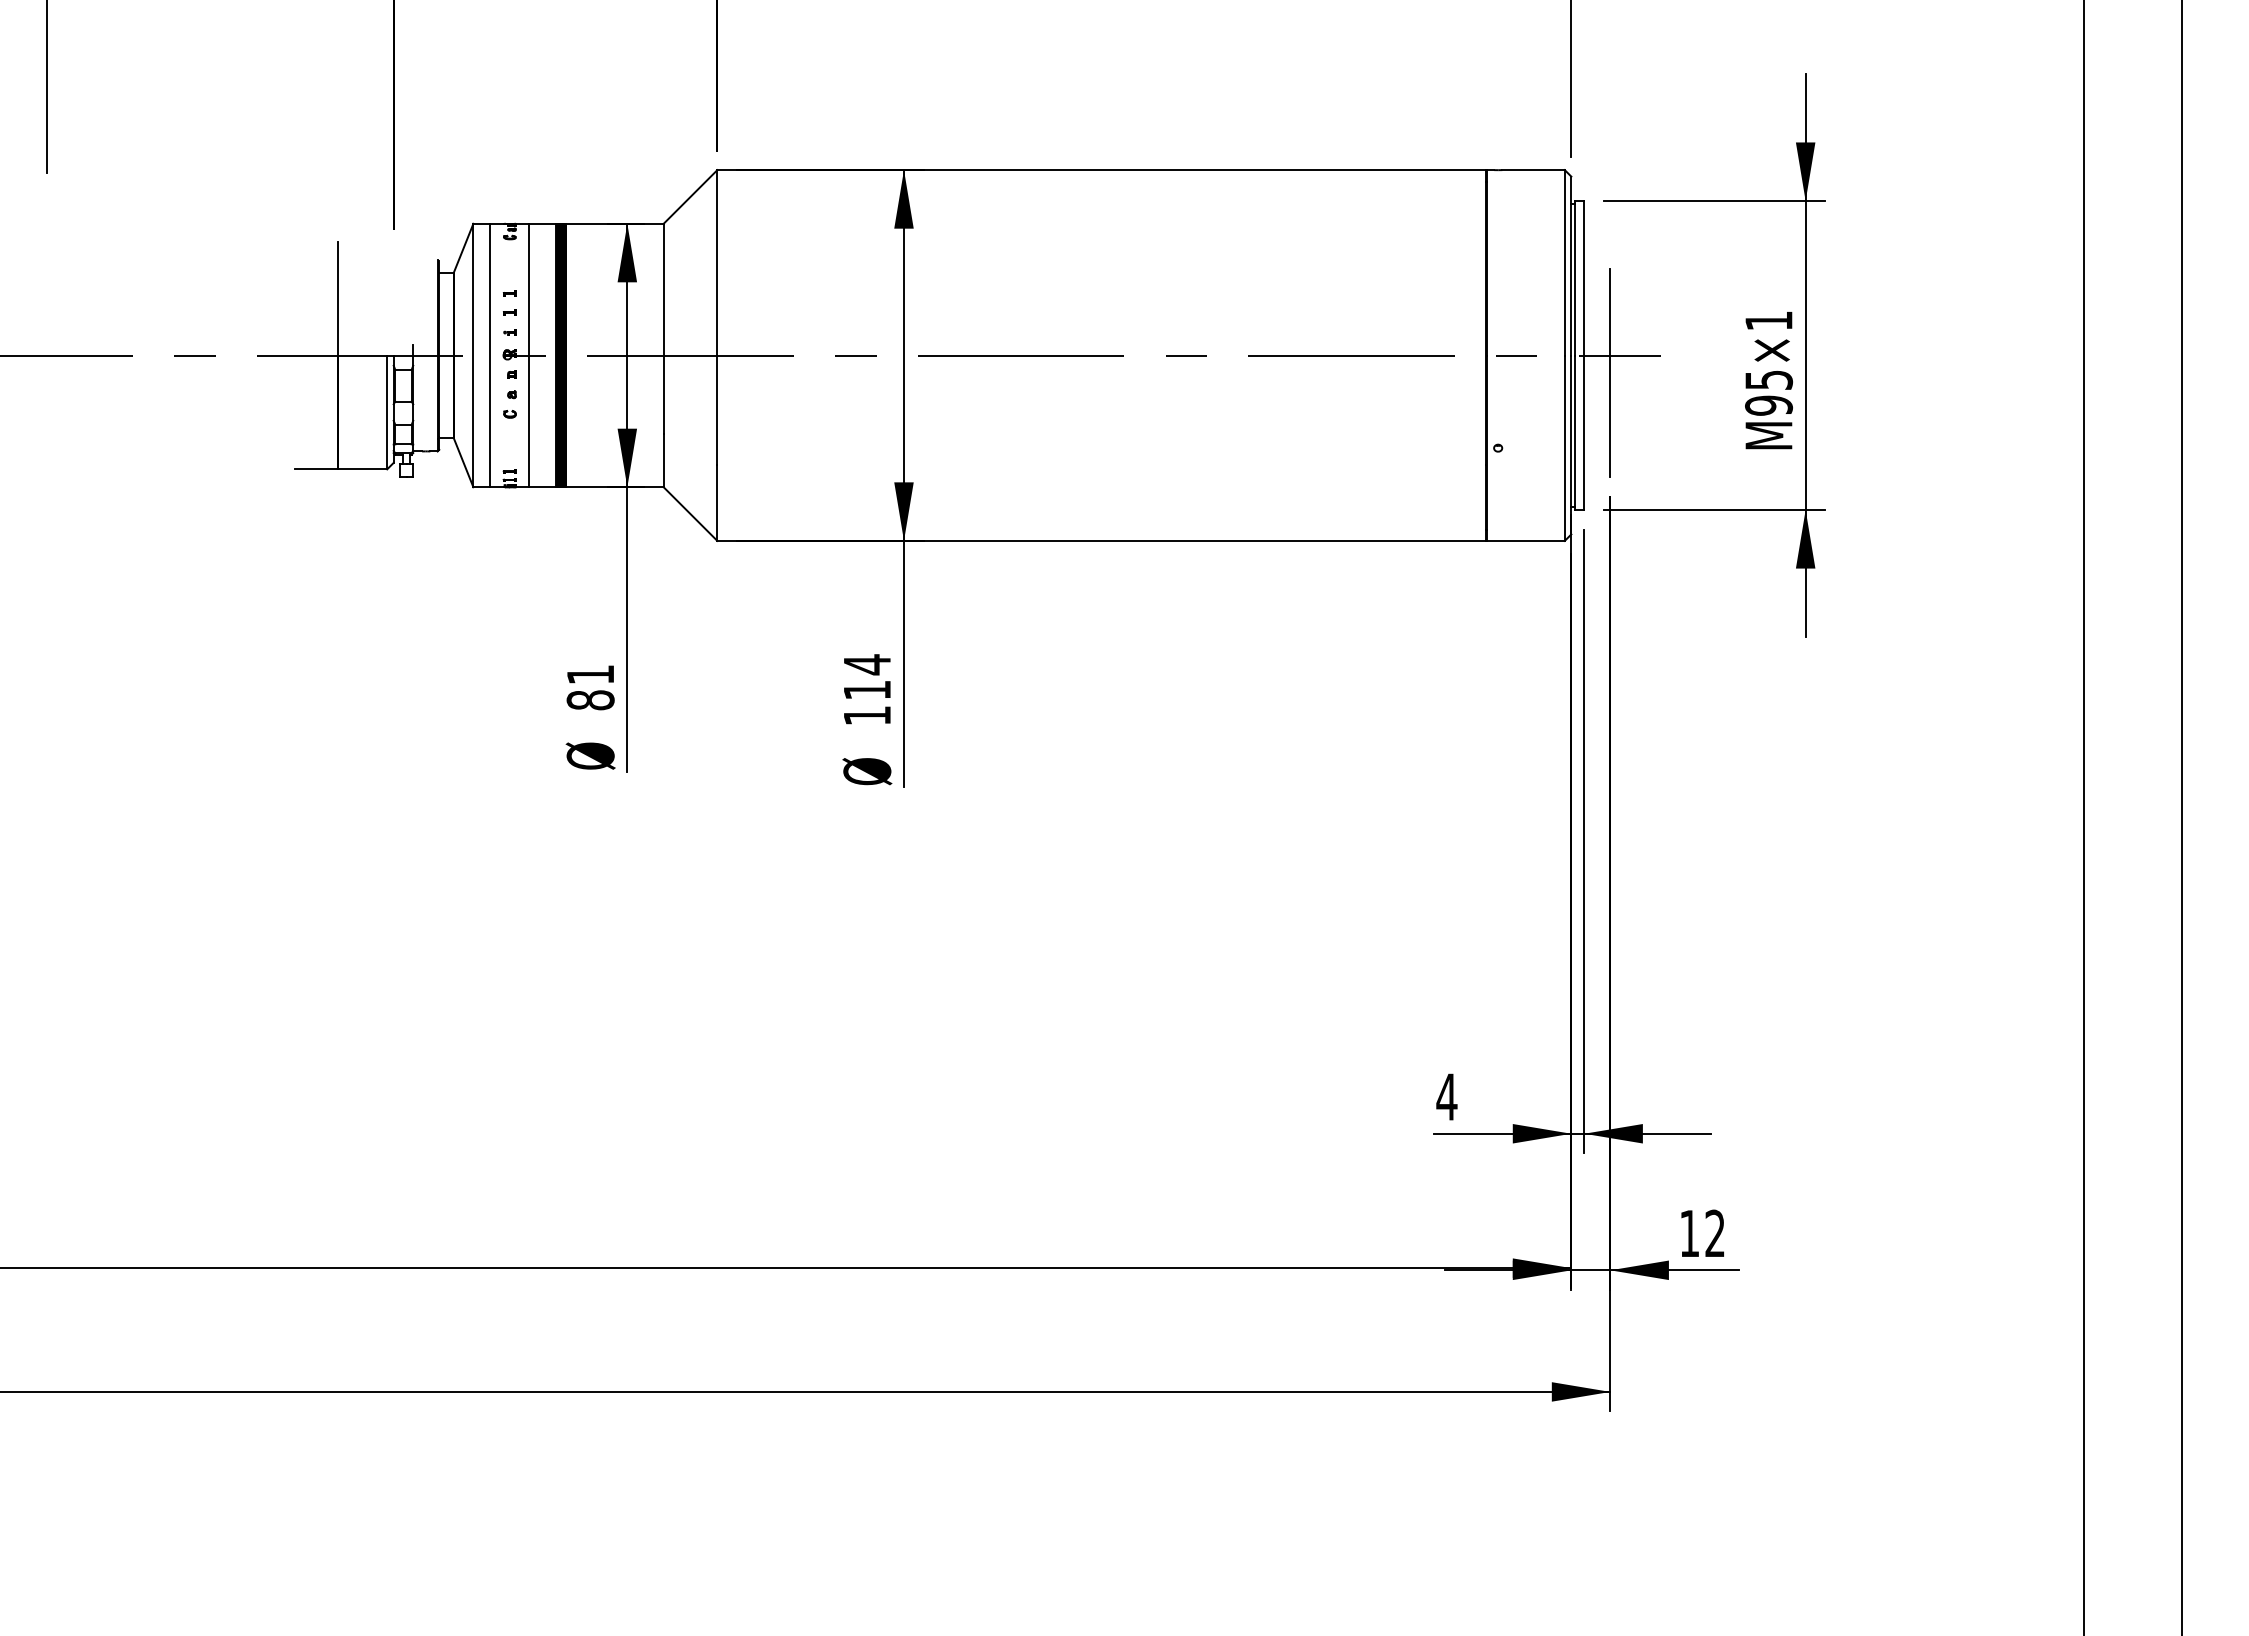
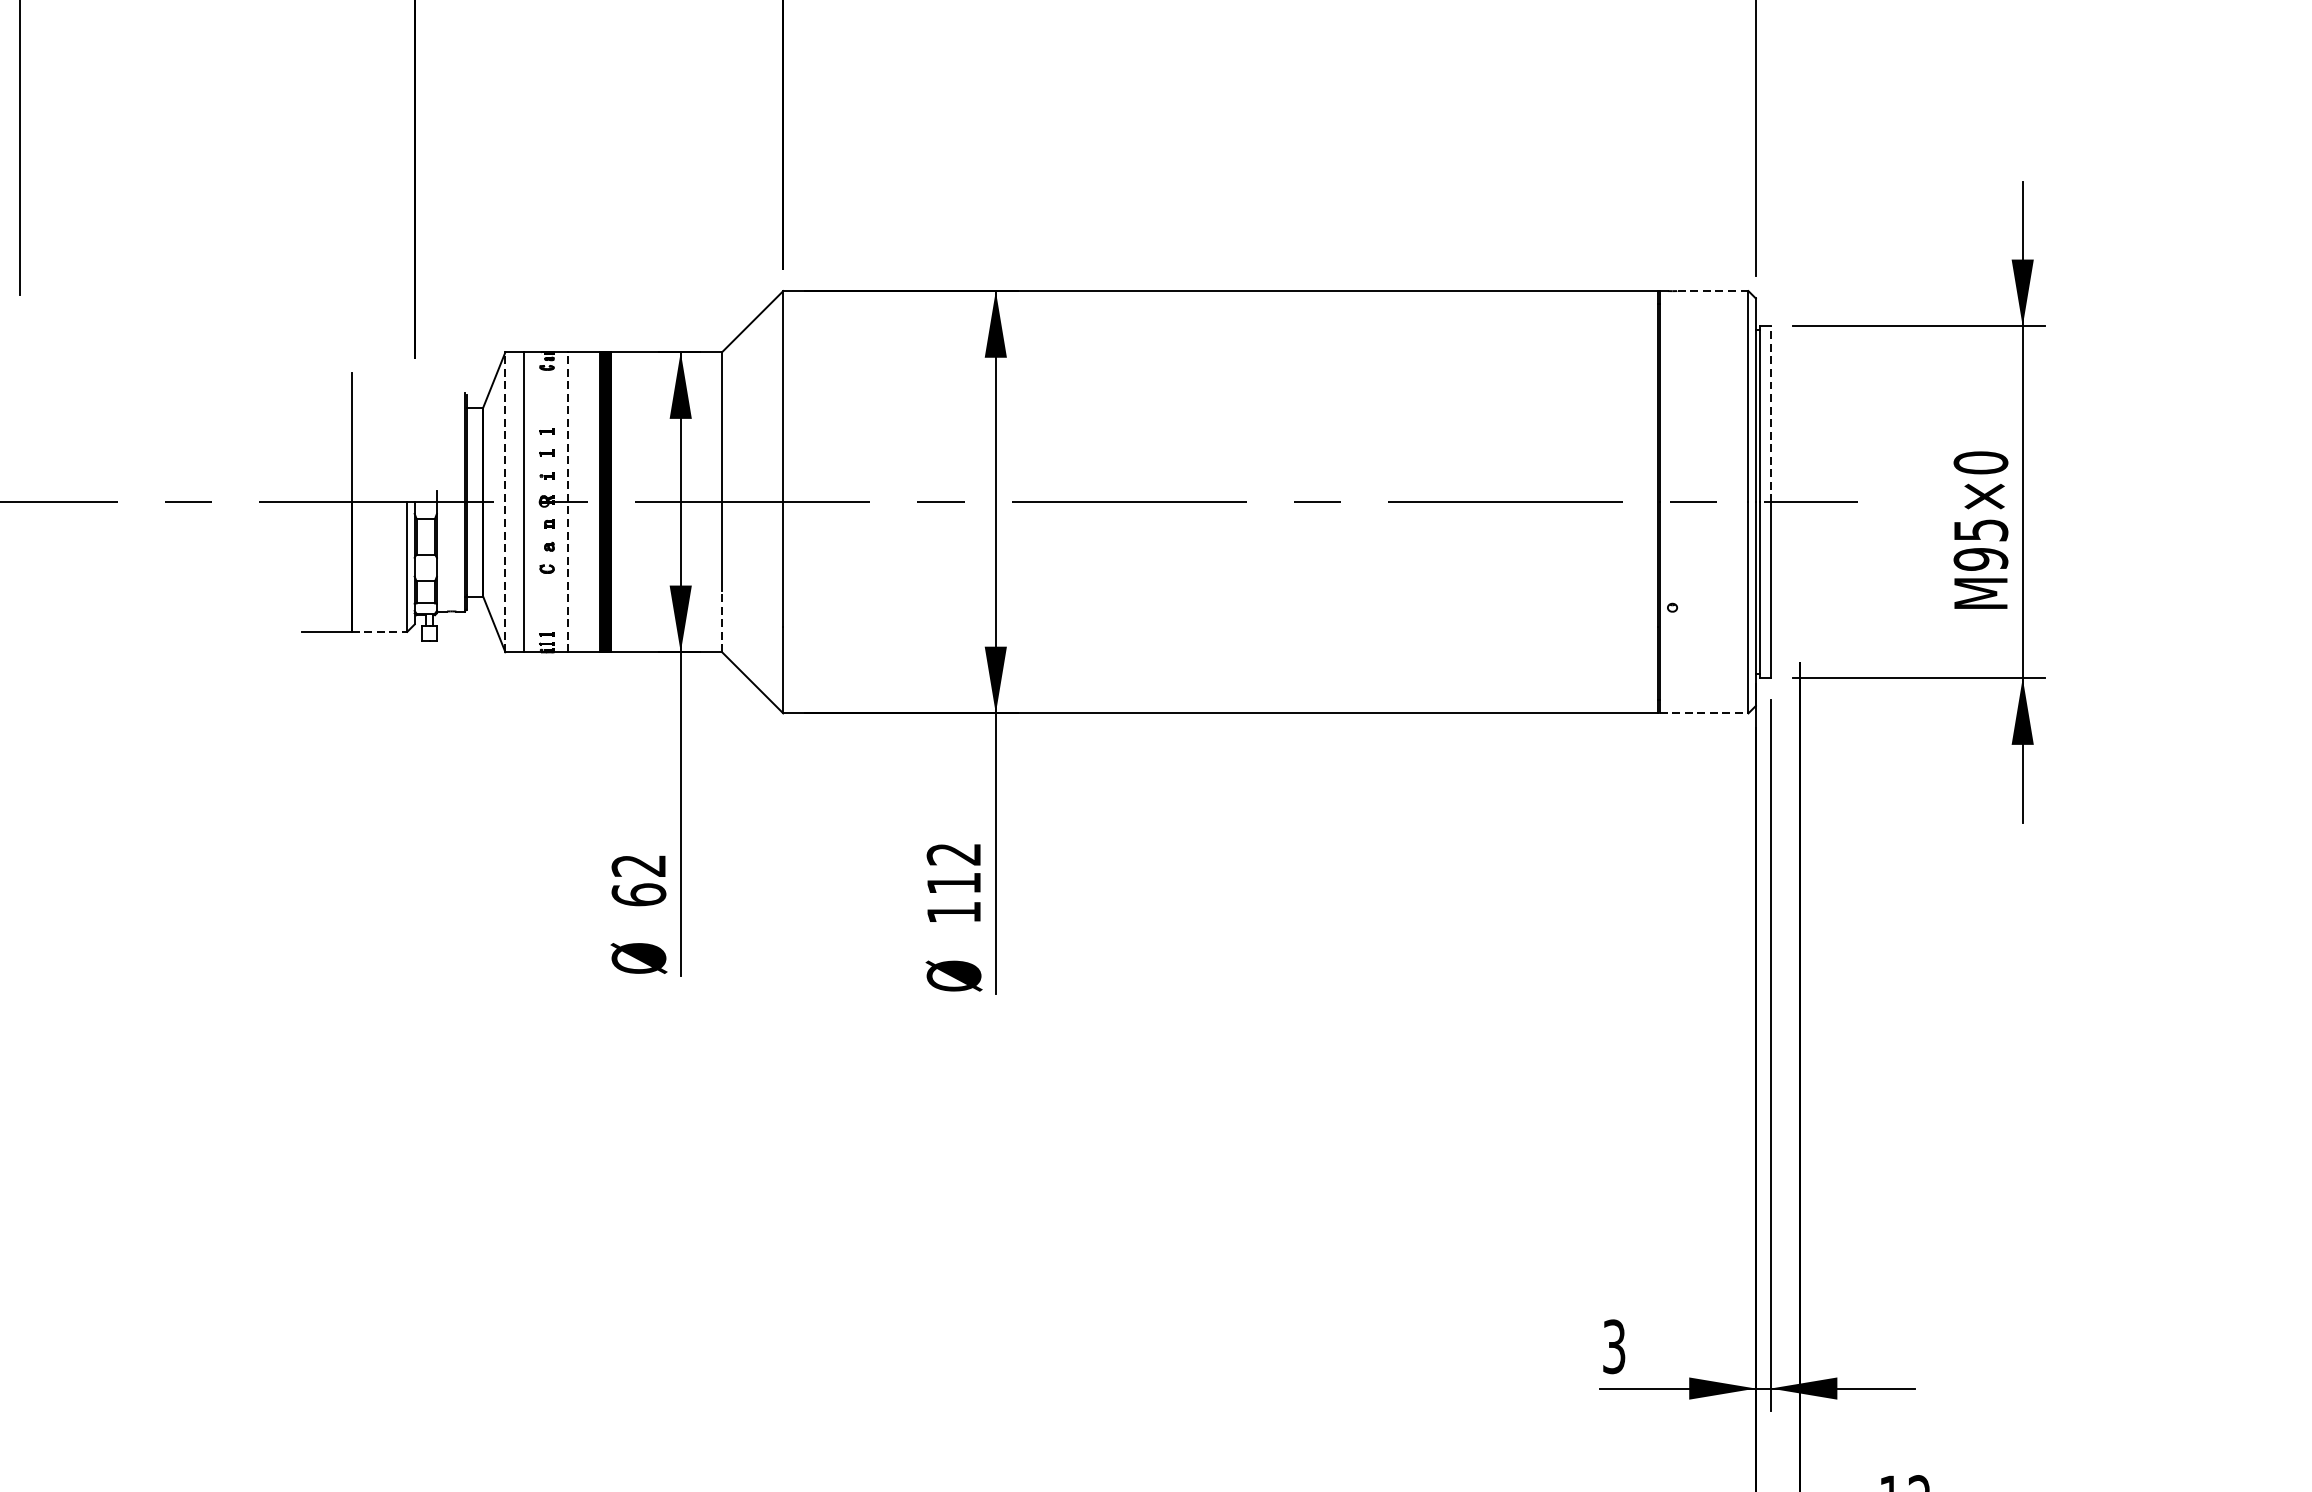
line: (1533, 170) -> (1712, 291), solid -> dashed
line: (1584, 277) -> (1770, 413), solid -> dashed
text: (1768, 320) -> (1980, 462), M95×1 -> M95×0
line: (473, 355) -> (505, 502), solid -> dashed
line: (528, 355) -> (568, 502), solid -> dashed
line: (1610, 372) -> (1800, 521), removed
line: (663, 460) -> (721, 621), solid -> dashed
line: (363, 469) -> (380, 632), solid -> dashed
line: (1526, 540) -> (1704, 712), solid -> dashed
text: (866, 664) -> (953, 854), 114 -> 112
text: (590, 687) -> (638, 880), 81 -> 62
text: (1446, 1097) -> (1613, 1347), 4 -> 3

